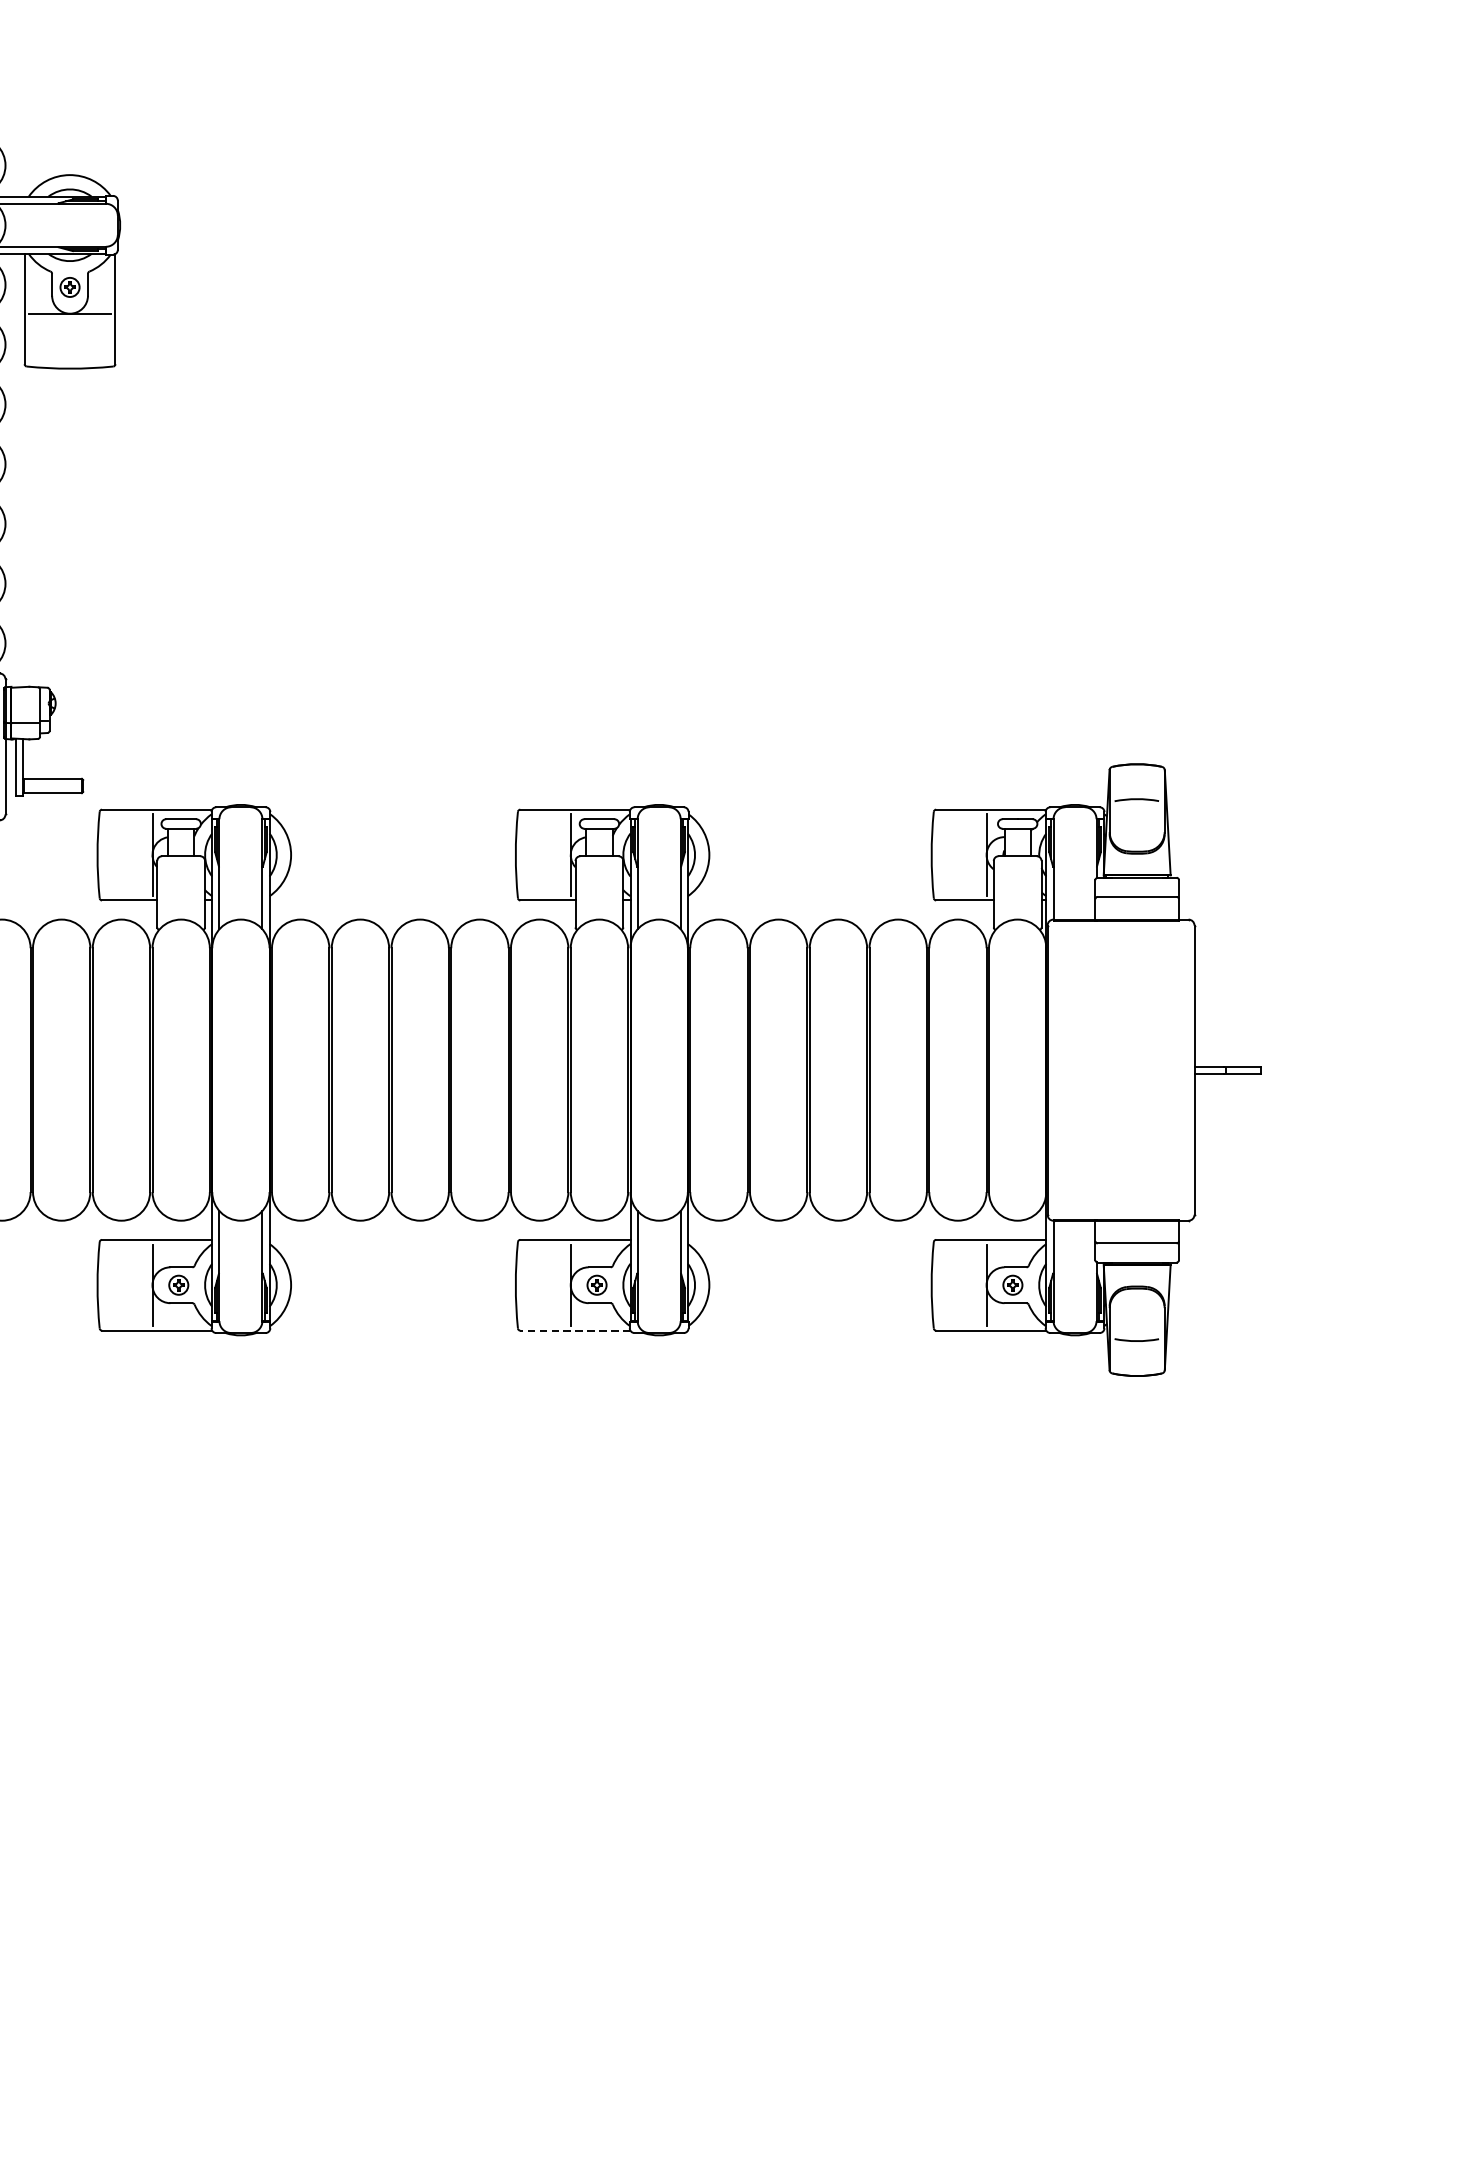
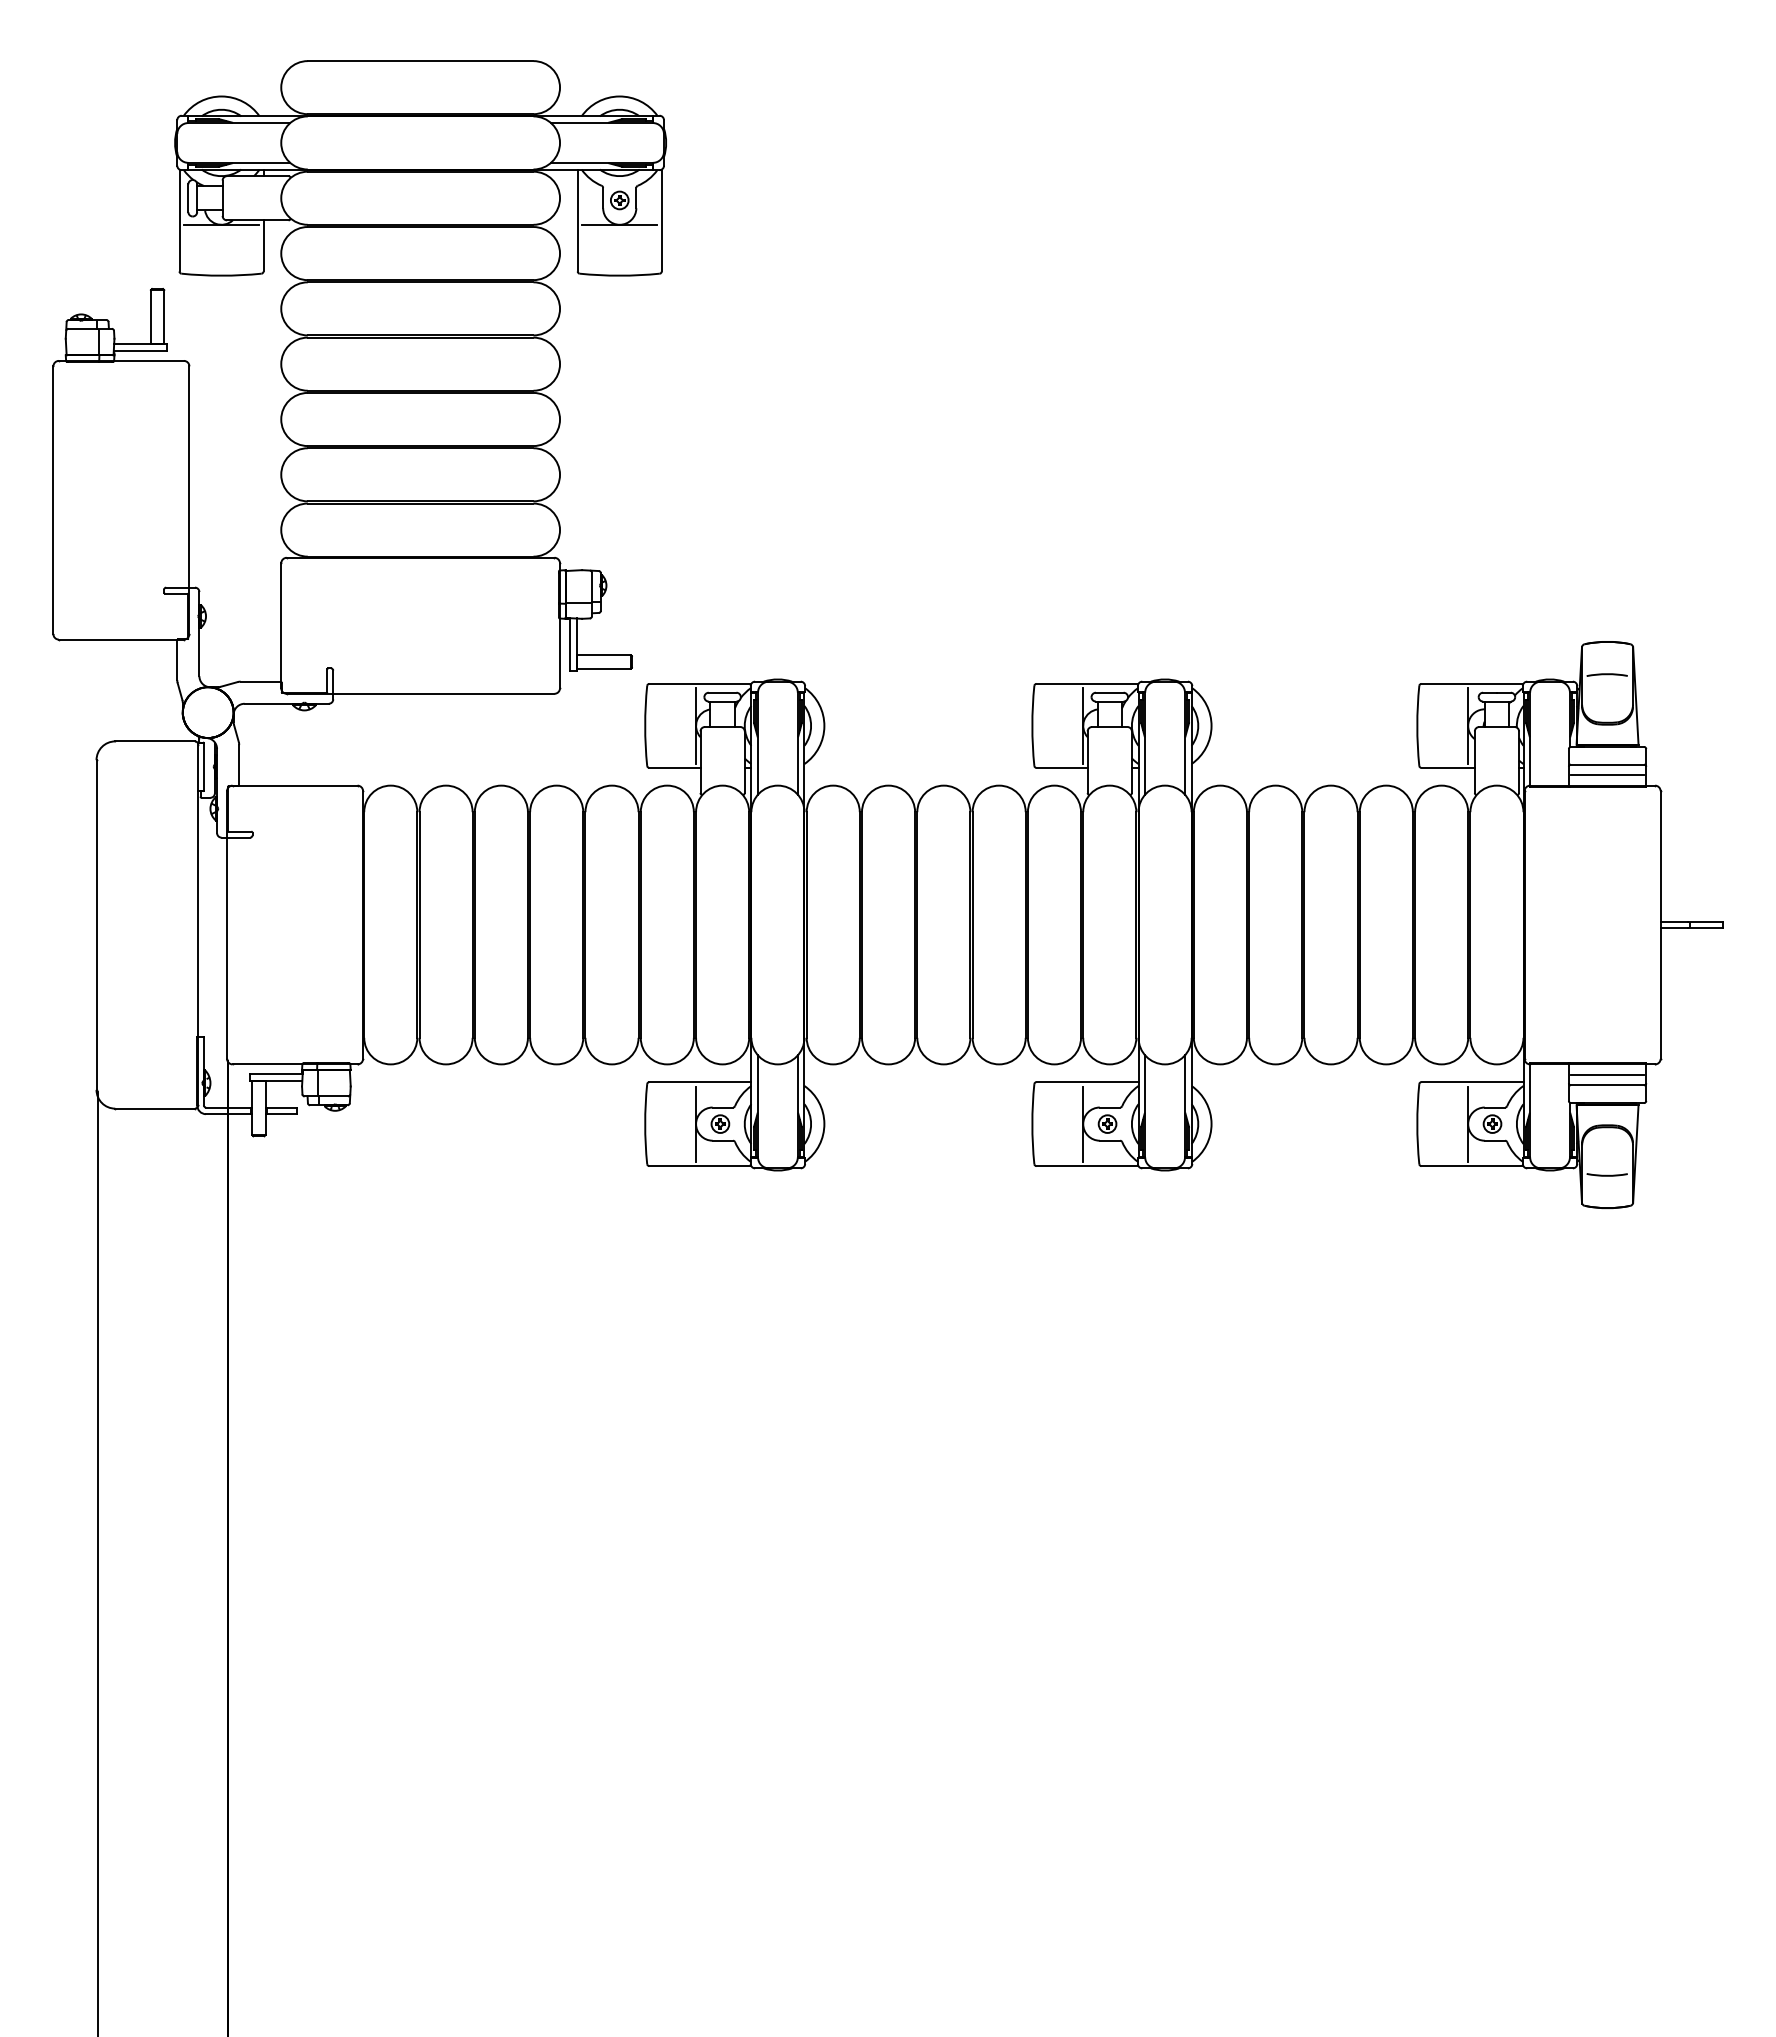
line: (1137, 907) -> (1607, 774), added
line: (1137, 1232) -> (1607, 1075), added
line: (575, 1331) -> (1087, 1166), dashed -> solid

